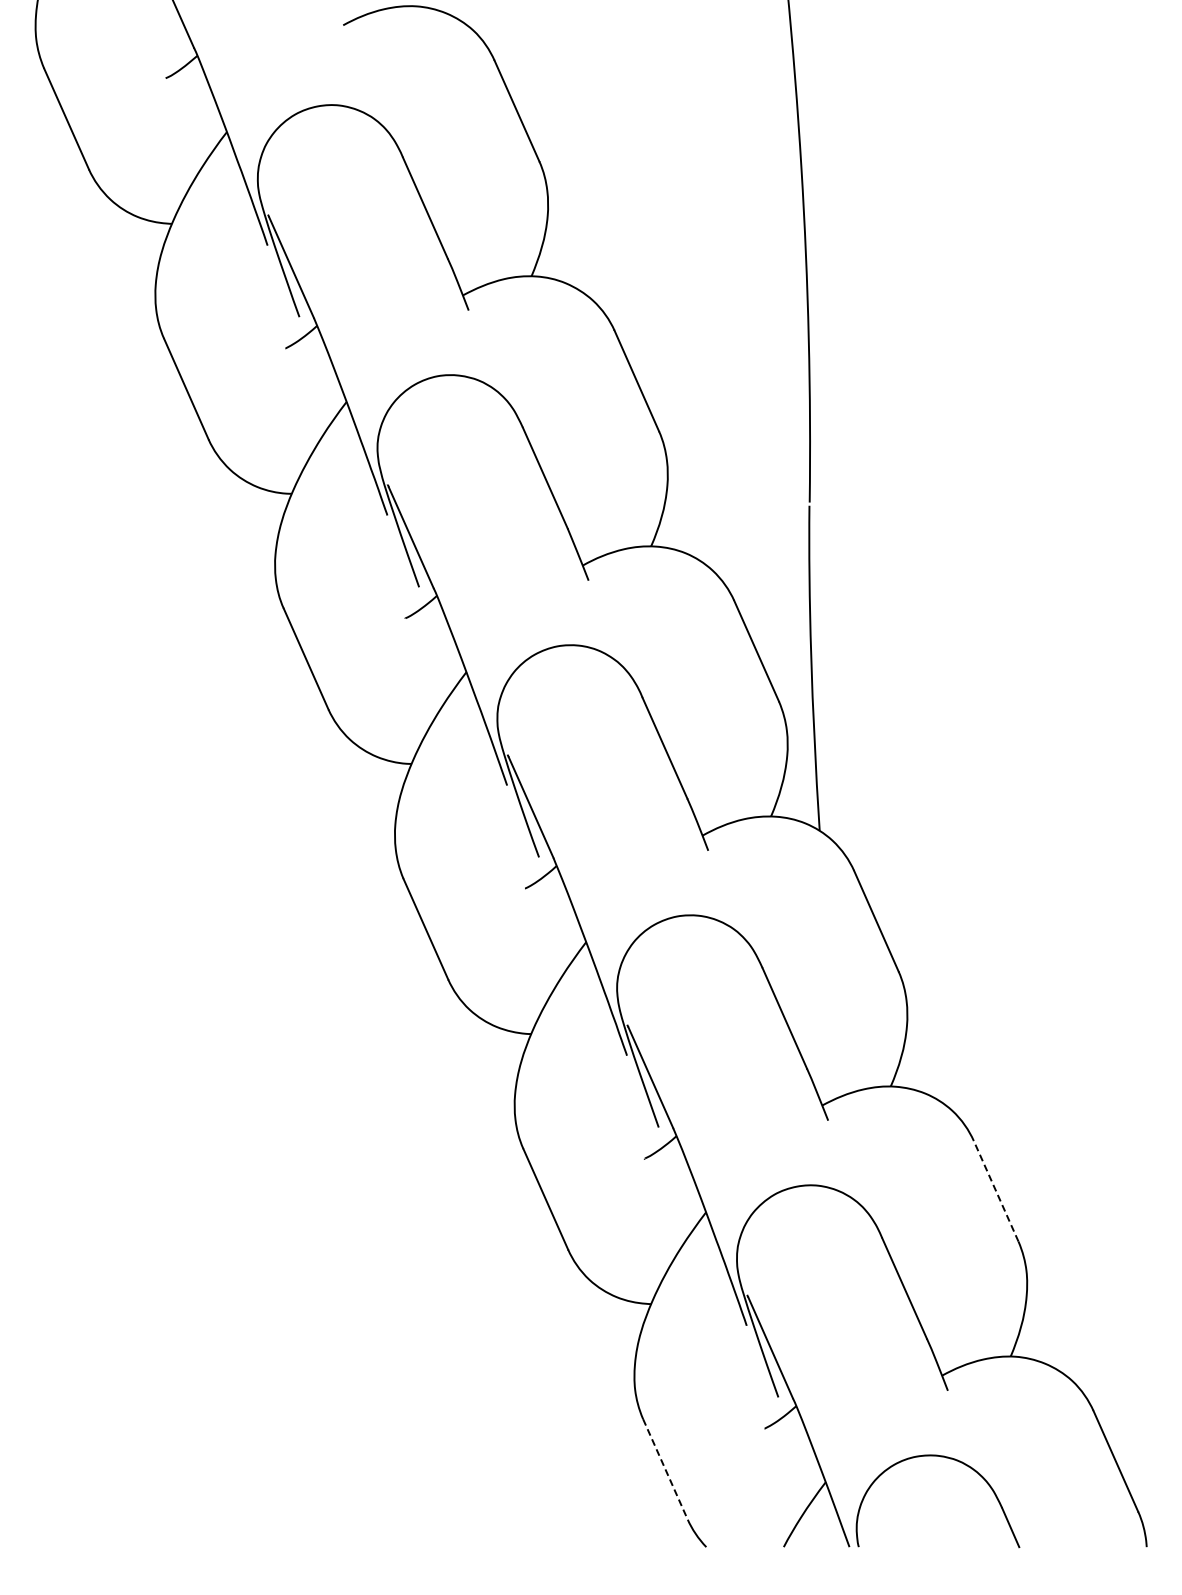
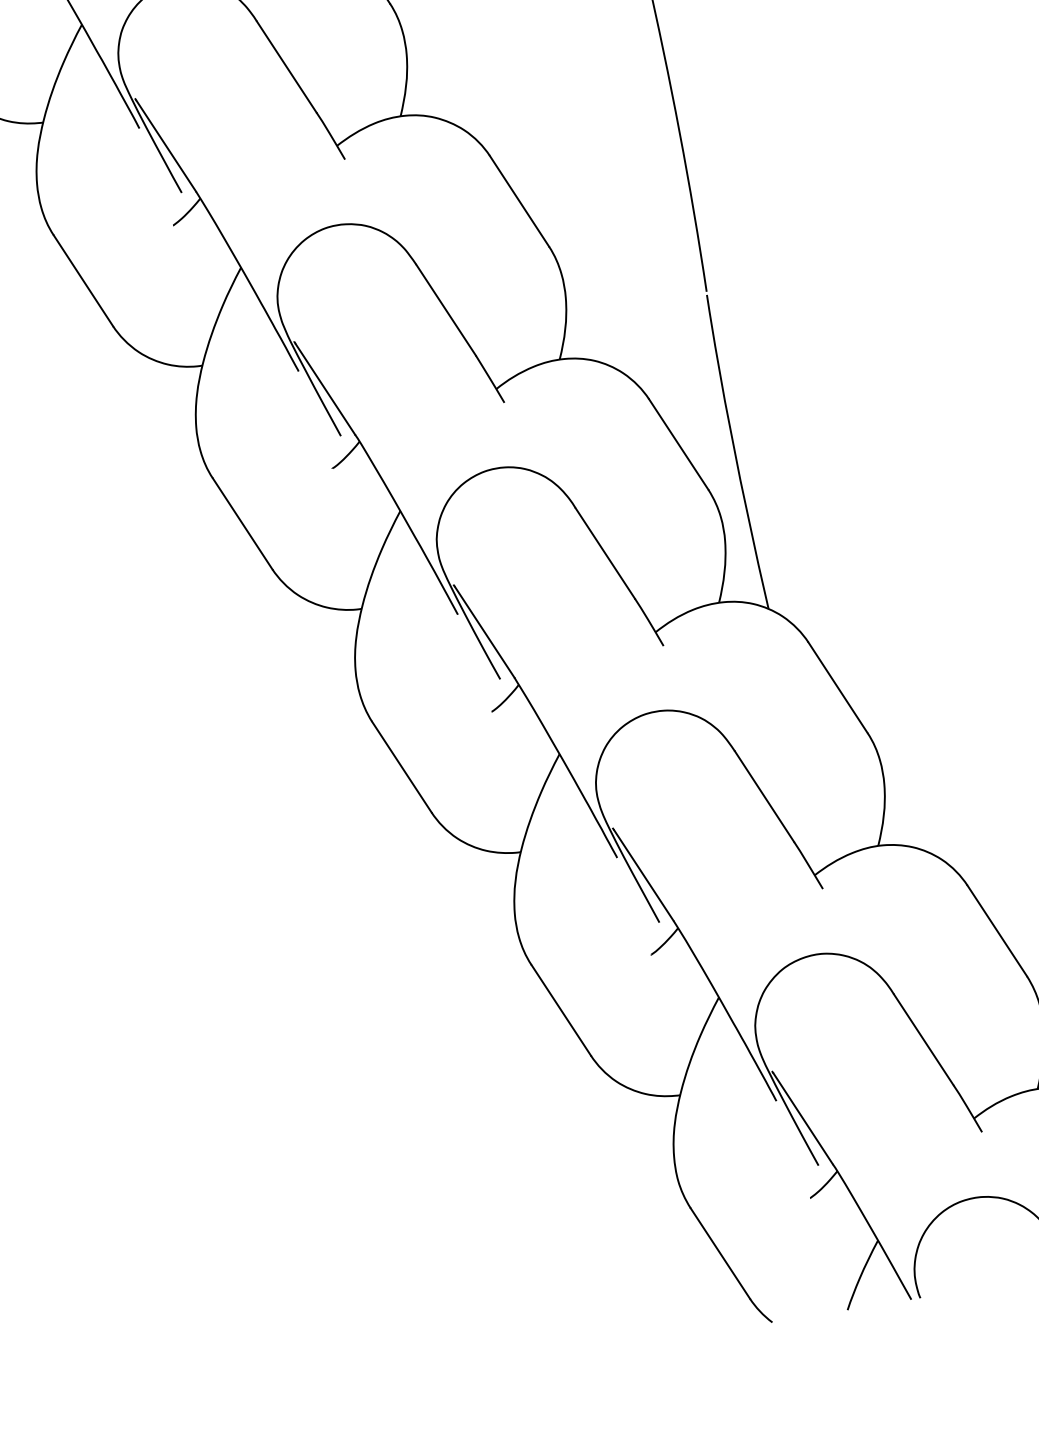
line: (995, 1190) -> (996, 930), dashed -> solid
line: (665, 1469) -> (720, 1253), dashed -> solid

